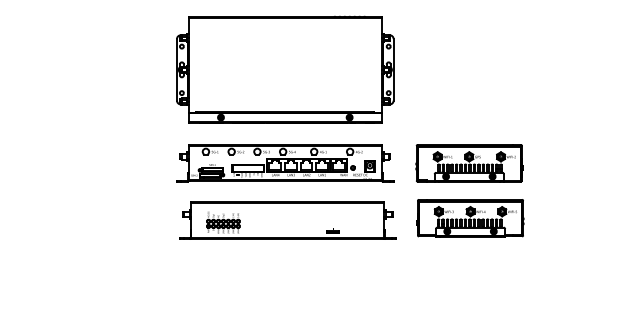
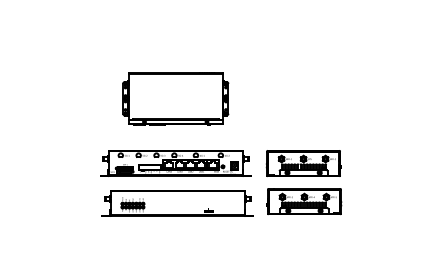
part: (284, 69) -> (175, 98), size x0.7

